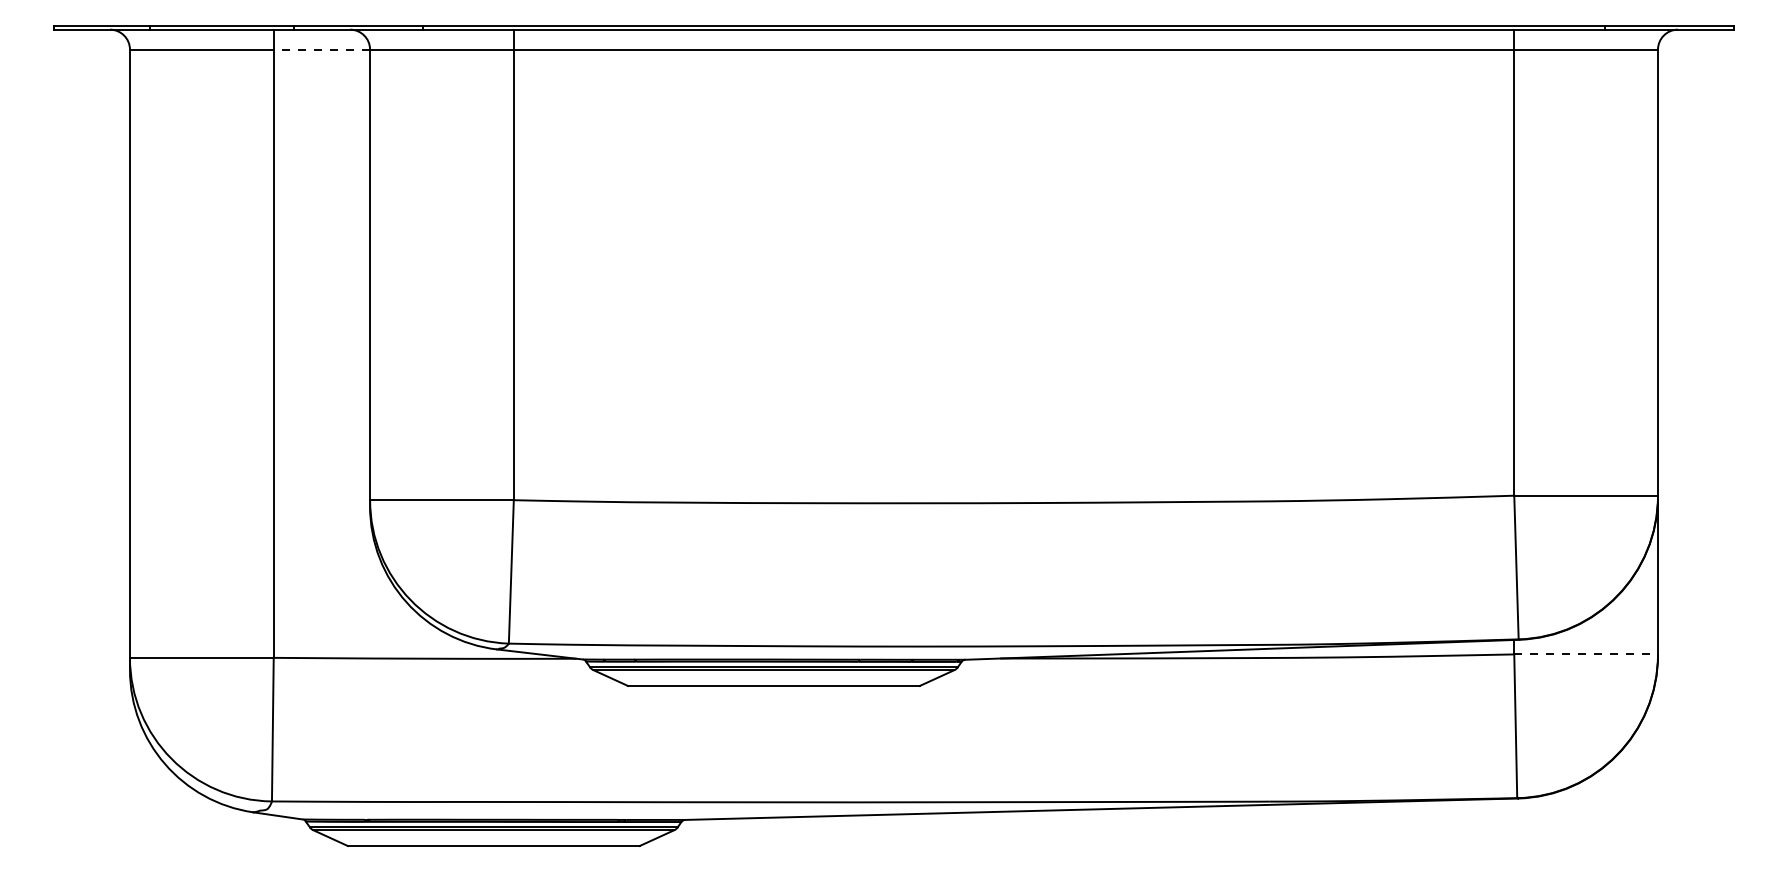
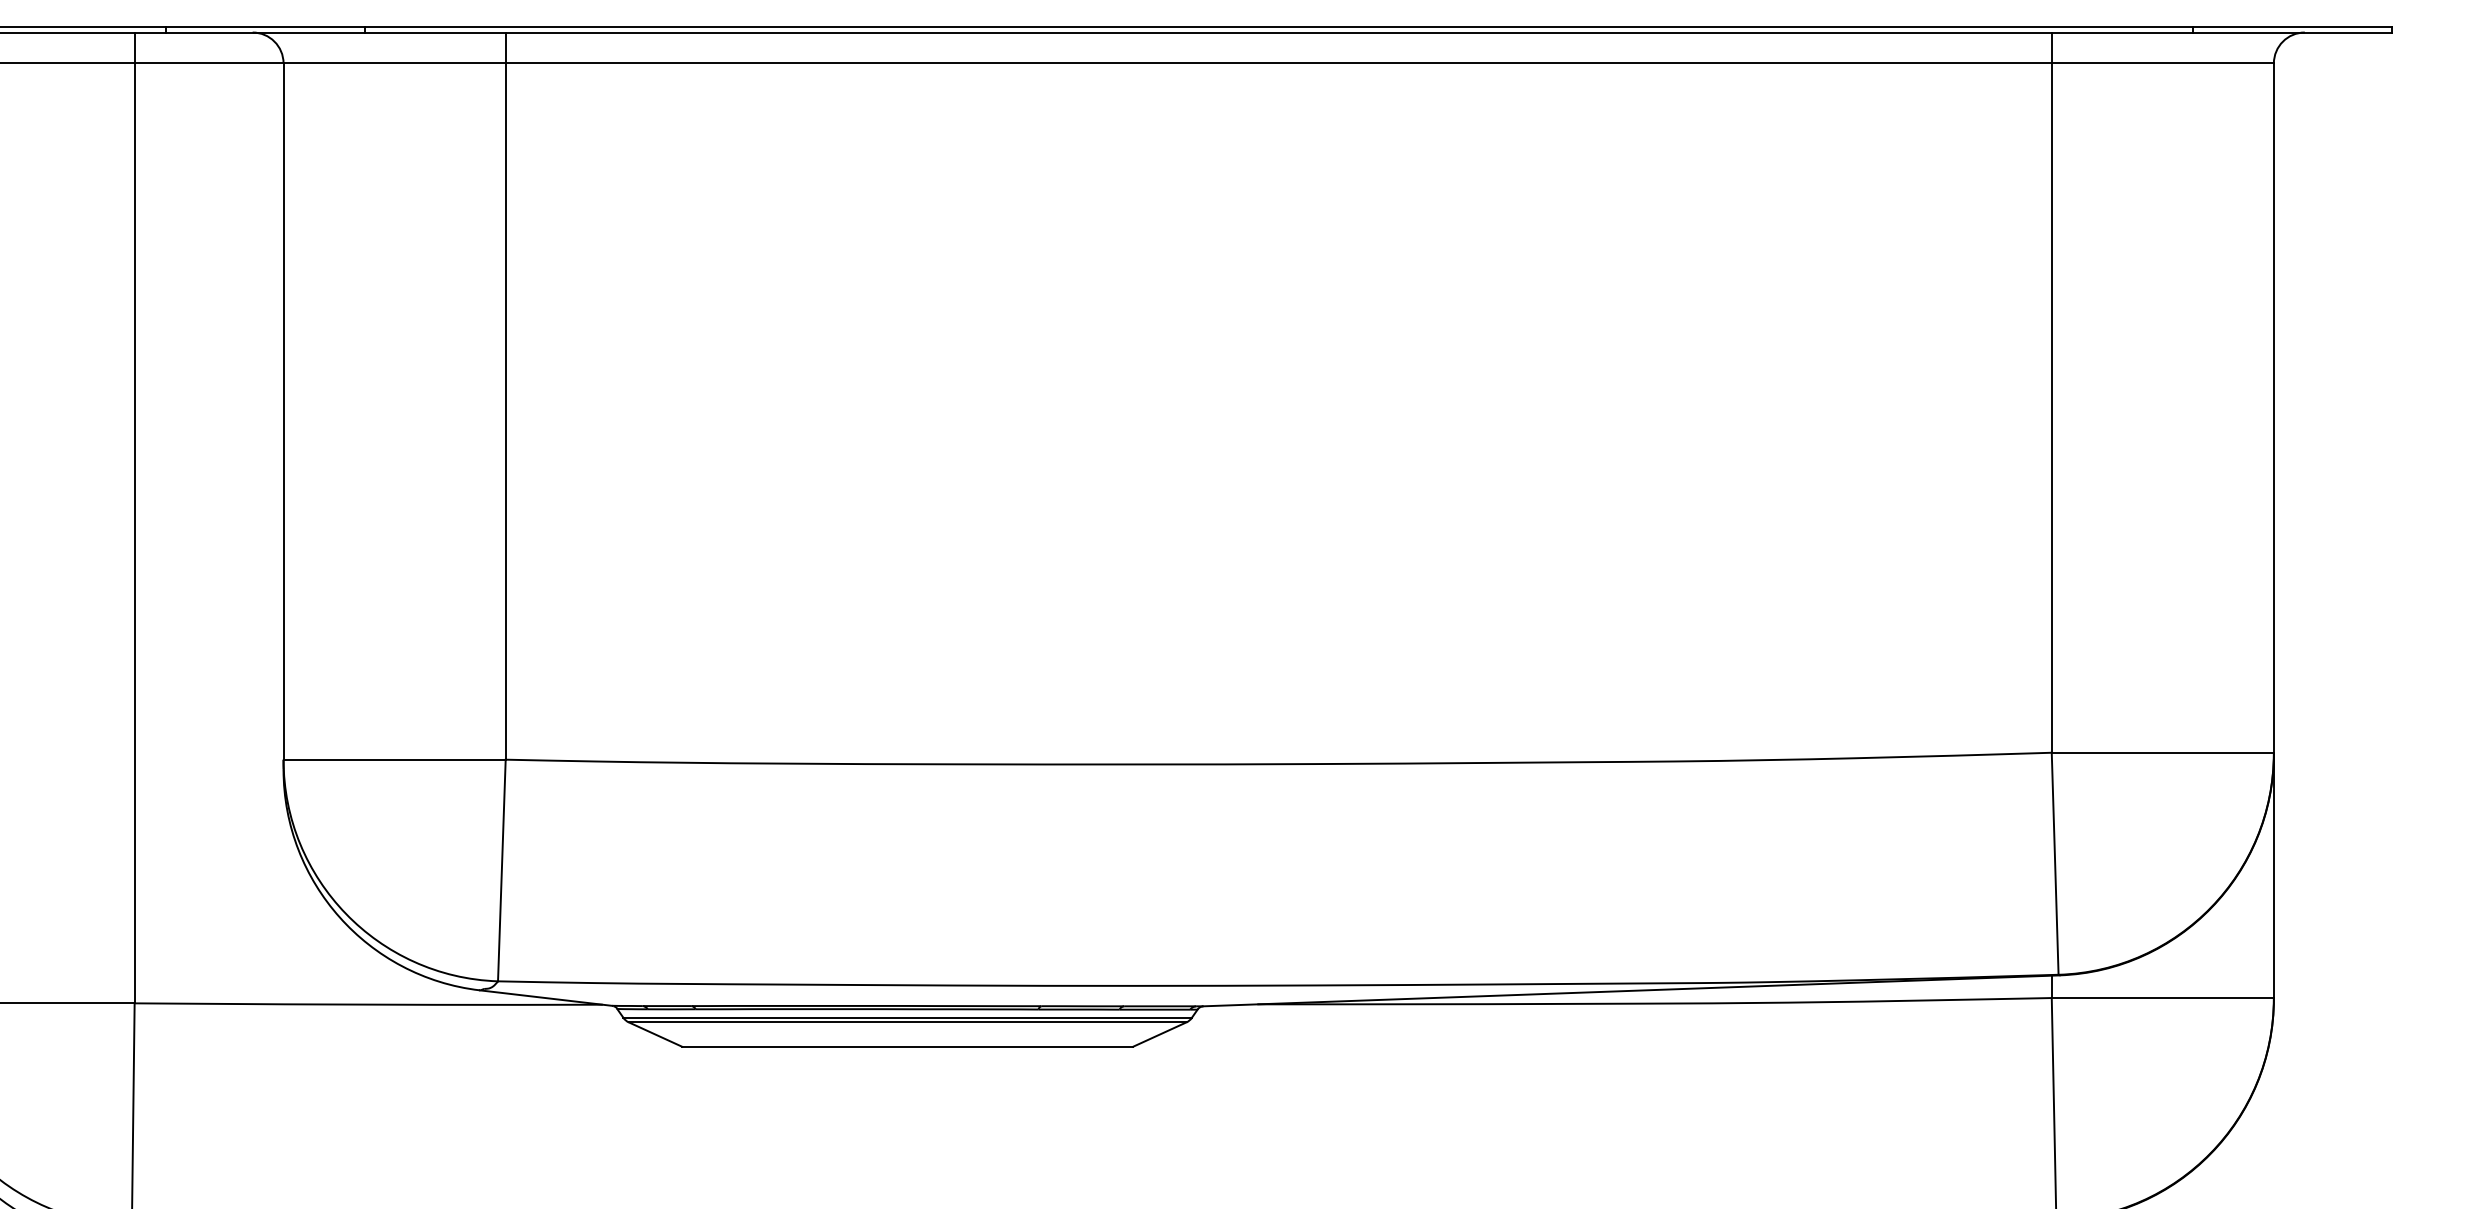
line: (321, 49) -> (208, 63), dashed -> solid
line: (1586, 654) -> (2163, 998), dashed -> solid

